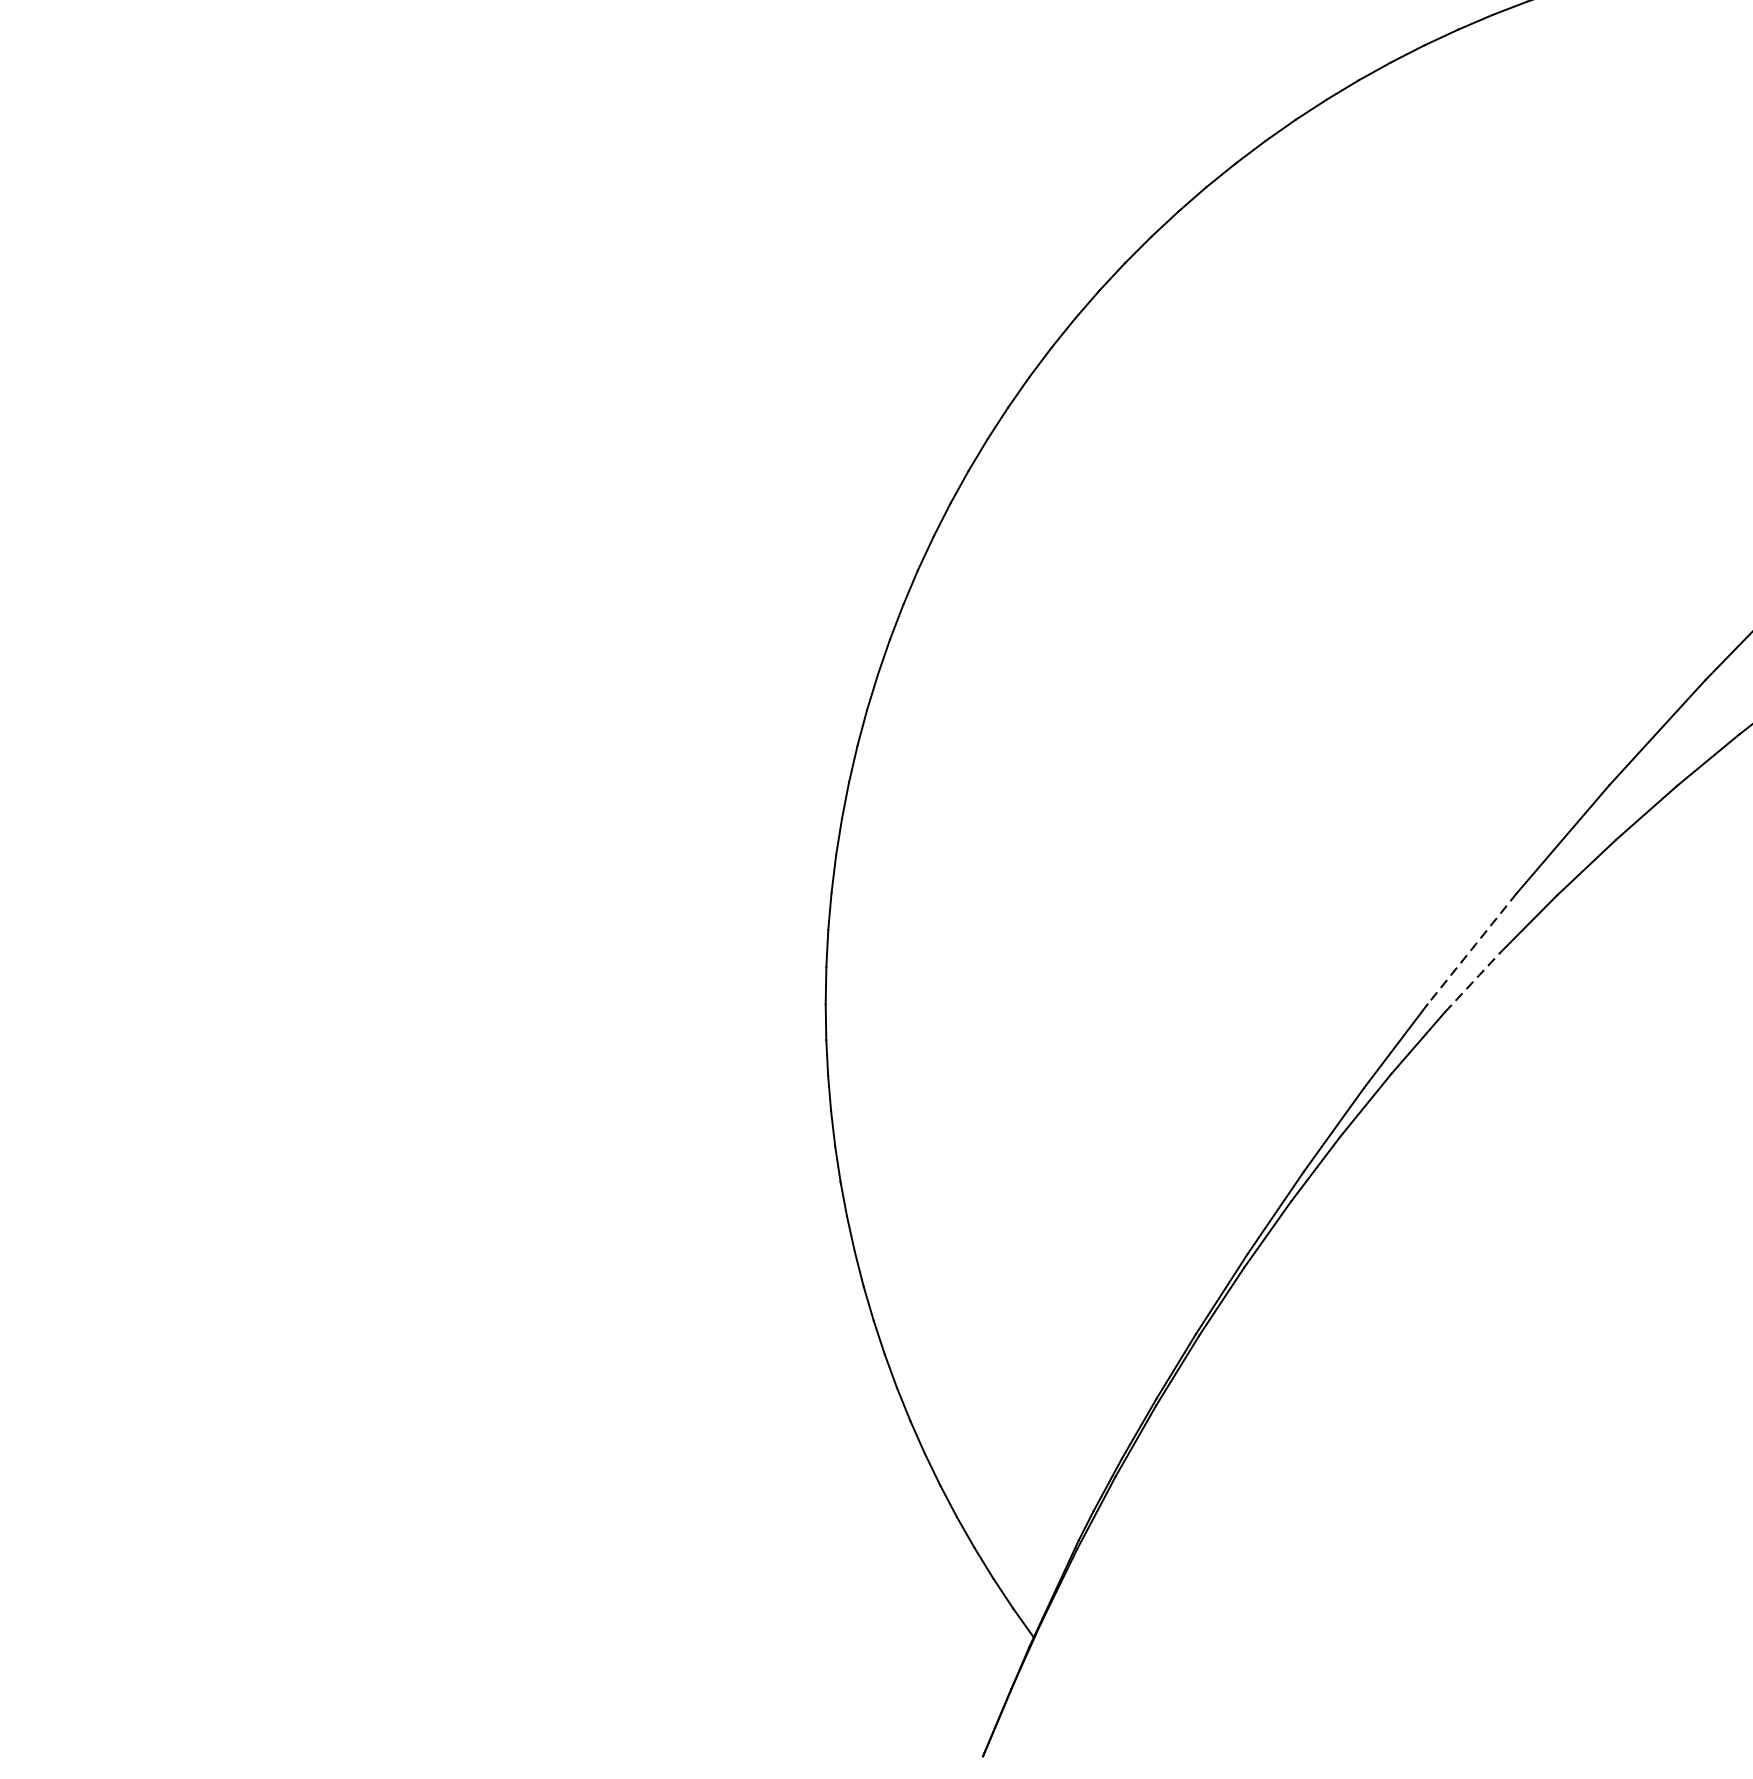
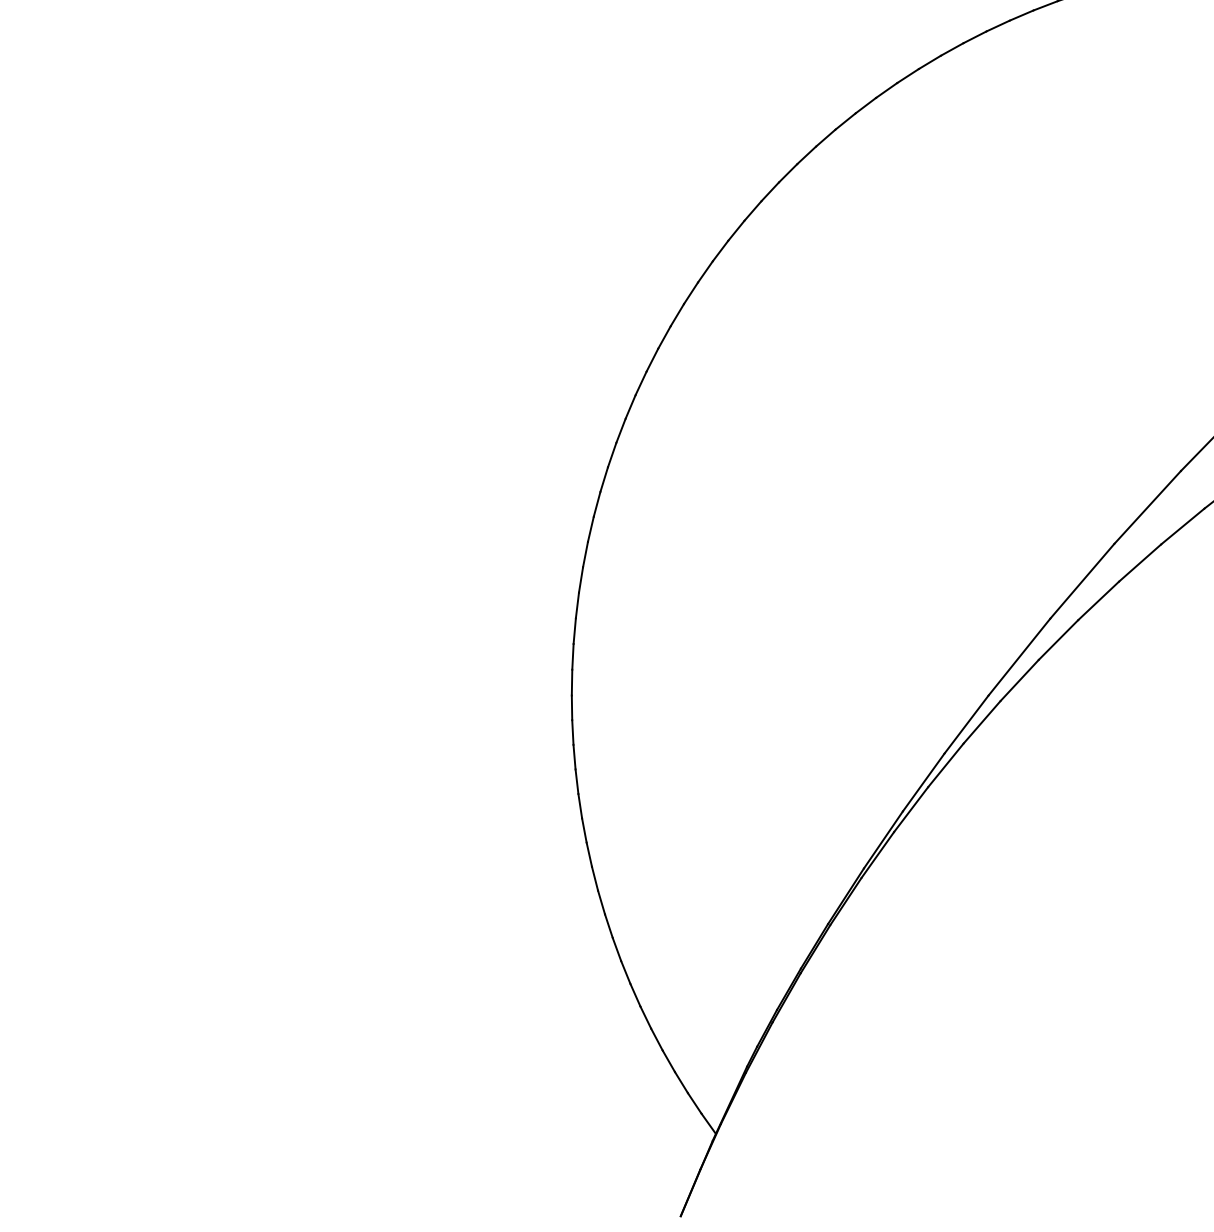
line: (1472, 949) -> (1019, 657), dashed -> solid
line: (1472, 982) -> (1019, 680), dashed -> solid

